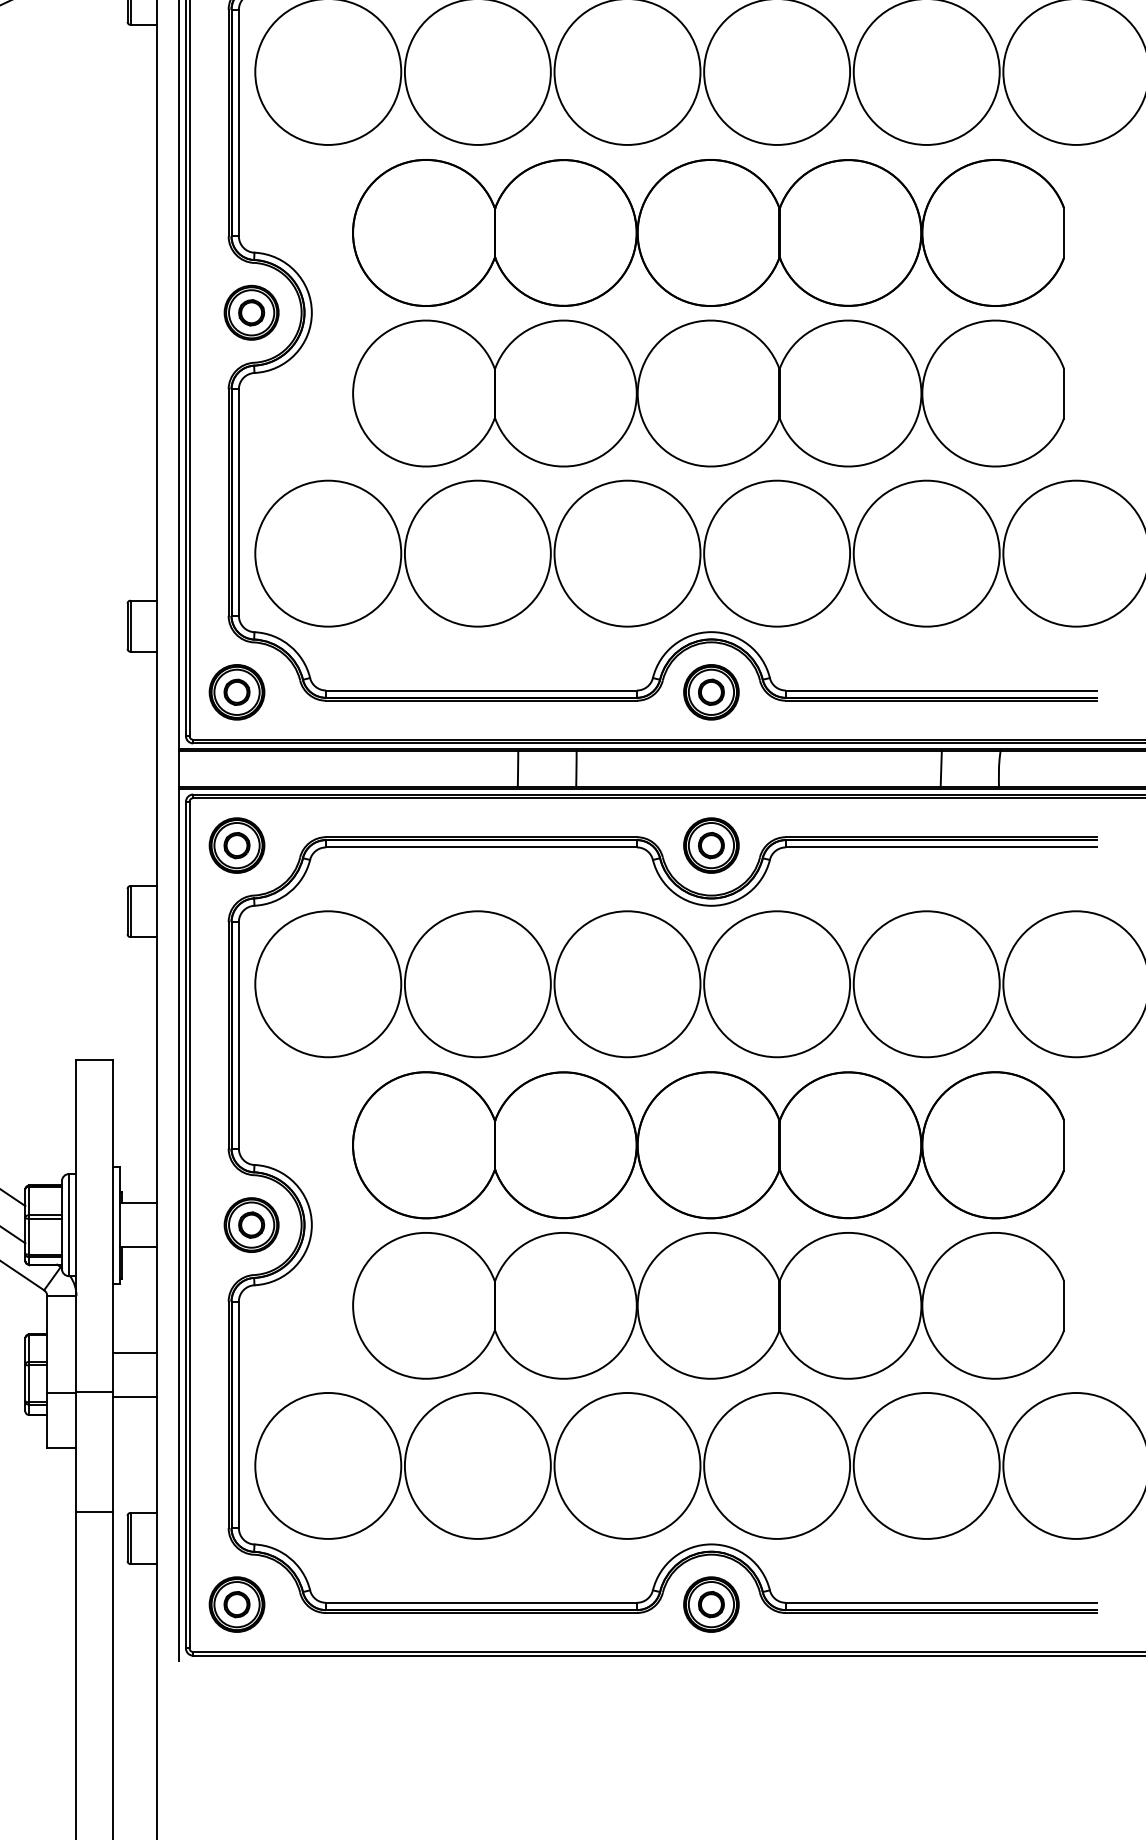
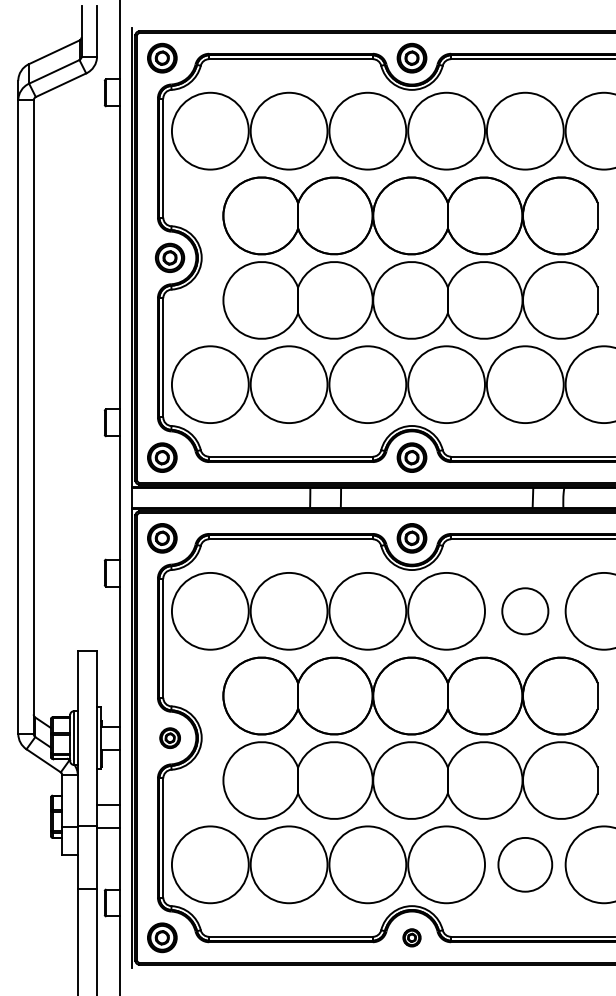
circle: (925, 982) -> (524, 610), size x0.6
part: (252, 1225) -> (170, 738), size x0.7
circle: (925, 1465) -> (524, 864), size x0.7
part: (710, 1604) -> (411, 937), size x0.6

